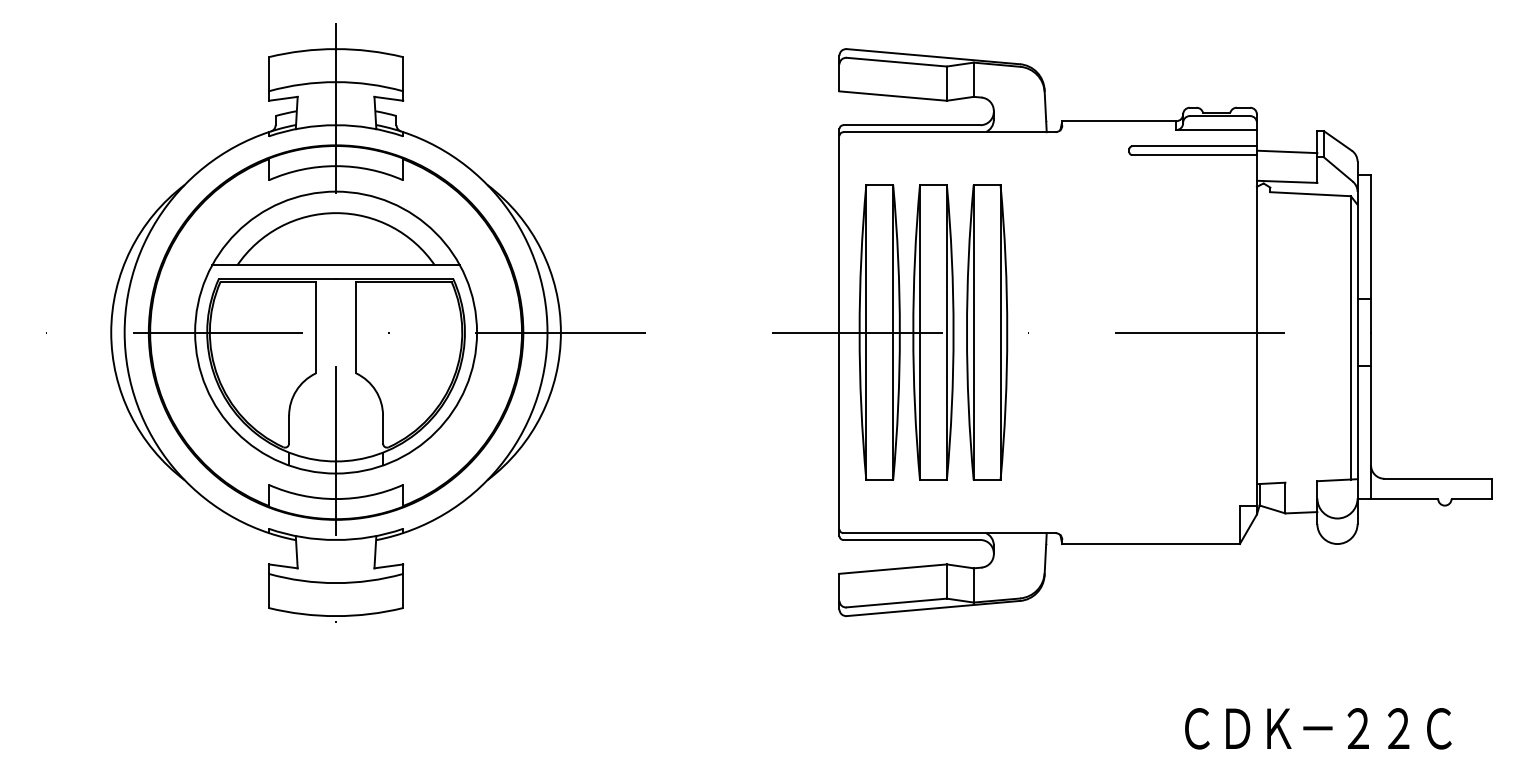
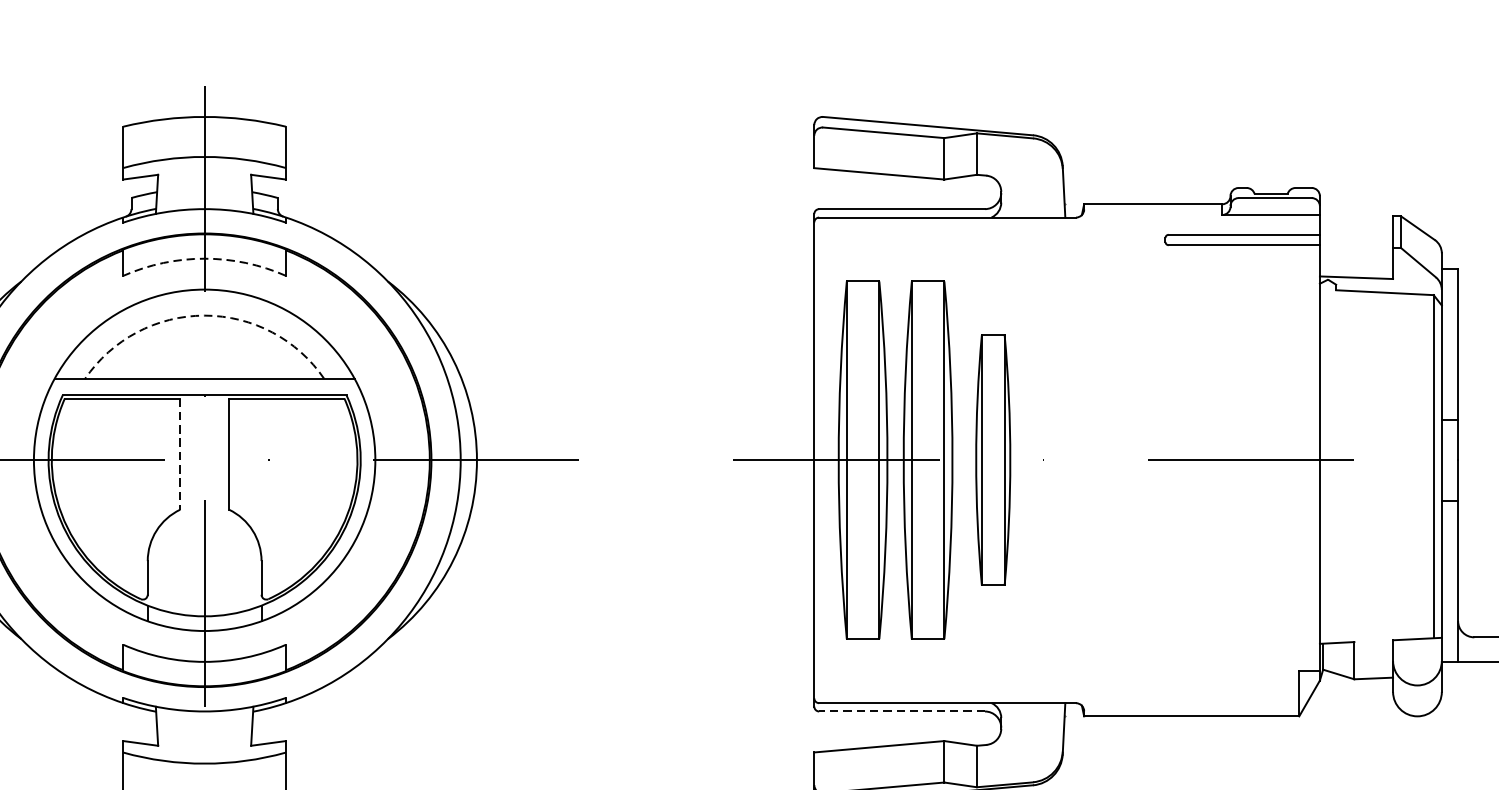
line: (1286, 151) -> (1355, 240), removed
arc: (336, 166) -> (205, 259), solid -> dashed
arc: (336, 213) -> (205, 316), solid -> dashed
line: (315, 327) -> (179, 454), solid -> dashed
part: (987, 332) -> (993, 460), size x0.7
line: (911, 540) -> (901, 712), solid -> dashed

